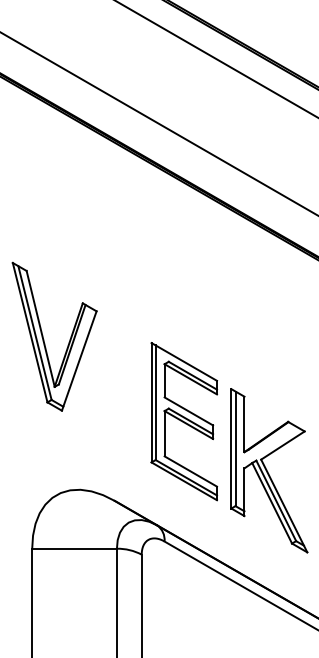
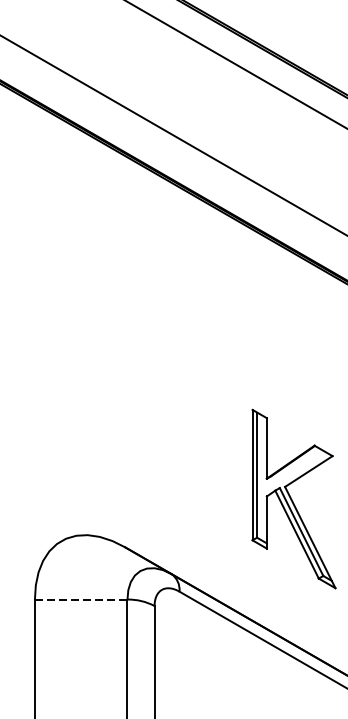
part: (44, 339) -> (48, 370), removed
part: (184, 421) -> (201, 460), removed
part: (269, 470) -> (294, 498), moved
line: (75, 548) -> (82, 599), solid -> dashed

